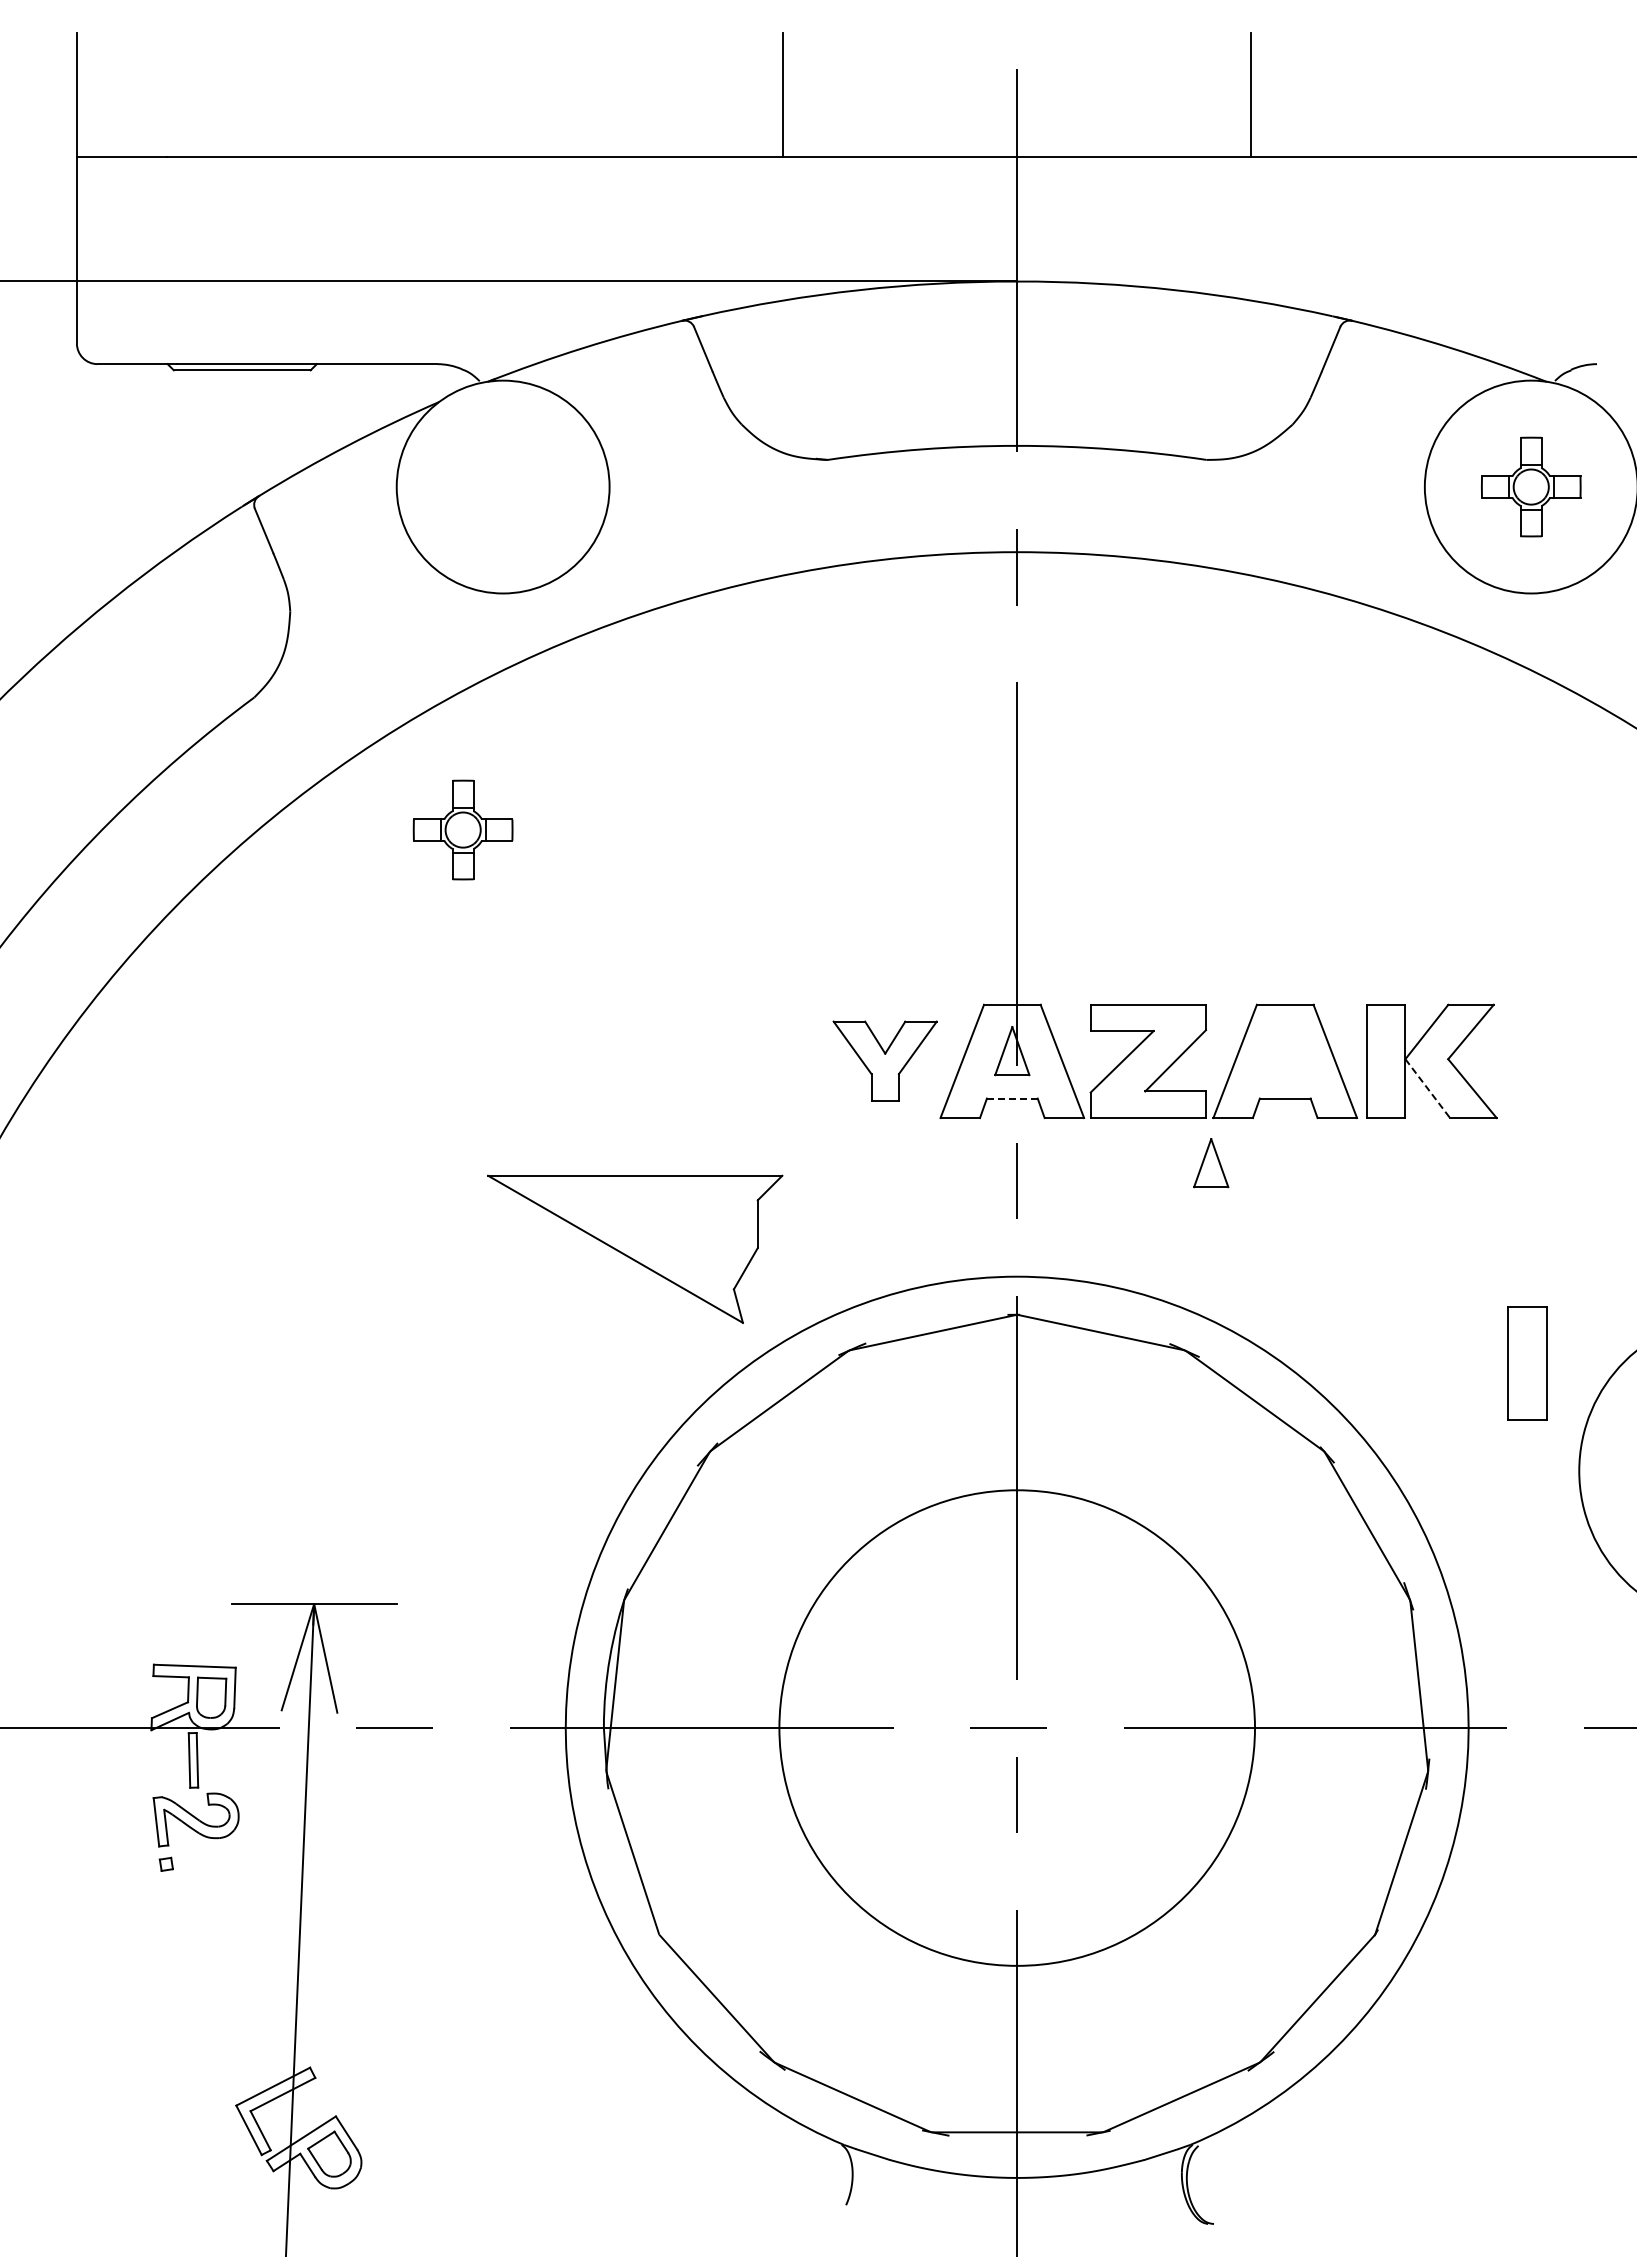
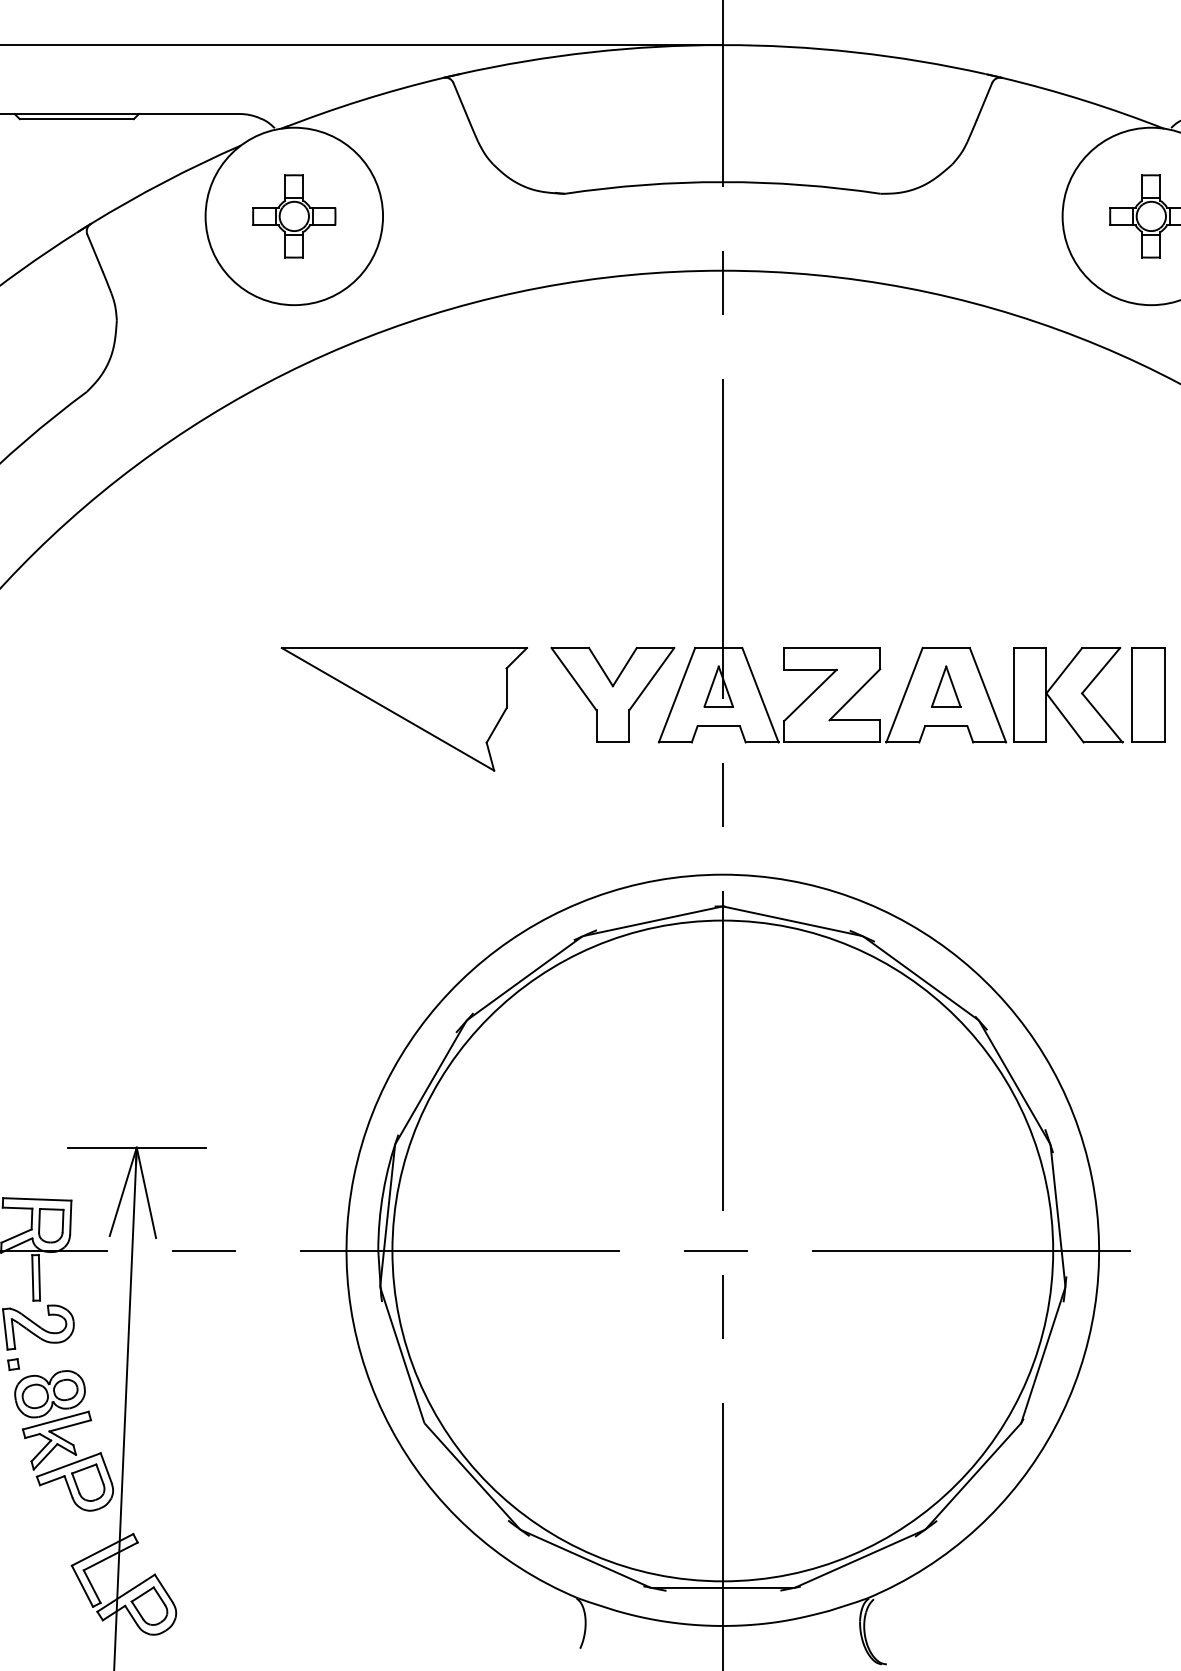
part: (462, 829) -> (293, 215), moved
part: (884, 1060) -> (612, 694), size x1.43
line: (1427, 1088) -> (1064, 717), dashed -> solid
line: (1012, 1098) -> (718, 726), dashed -> solid
part: (1211, 1163) -> (946, 686), moved
part: (635, 1248) -> (404, 708), moved
part: (1527, 1363) -> (1148, 695), moved
circle: (1016, 1727) -> (722, 1250), size x1.67
part: (226, 1955) -> (63, 1440), added

